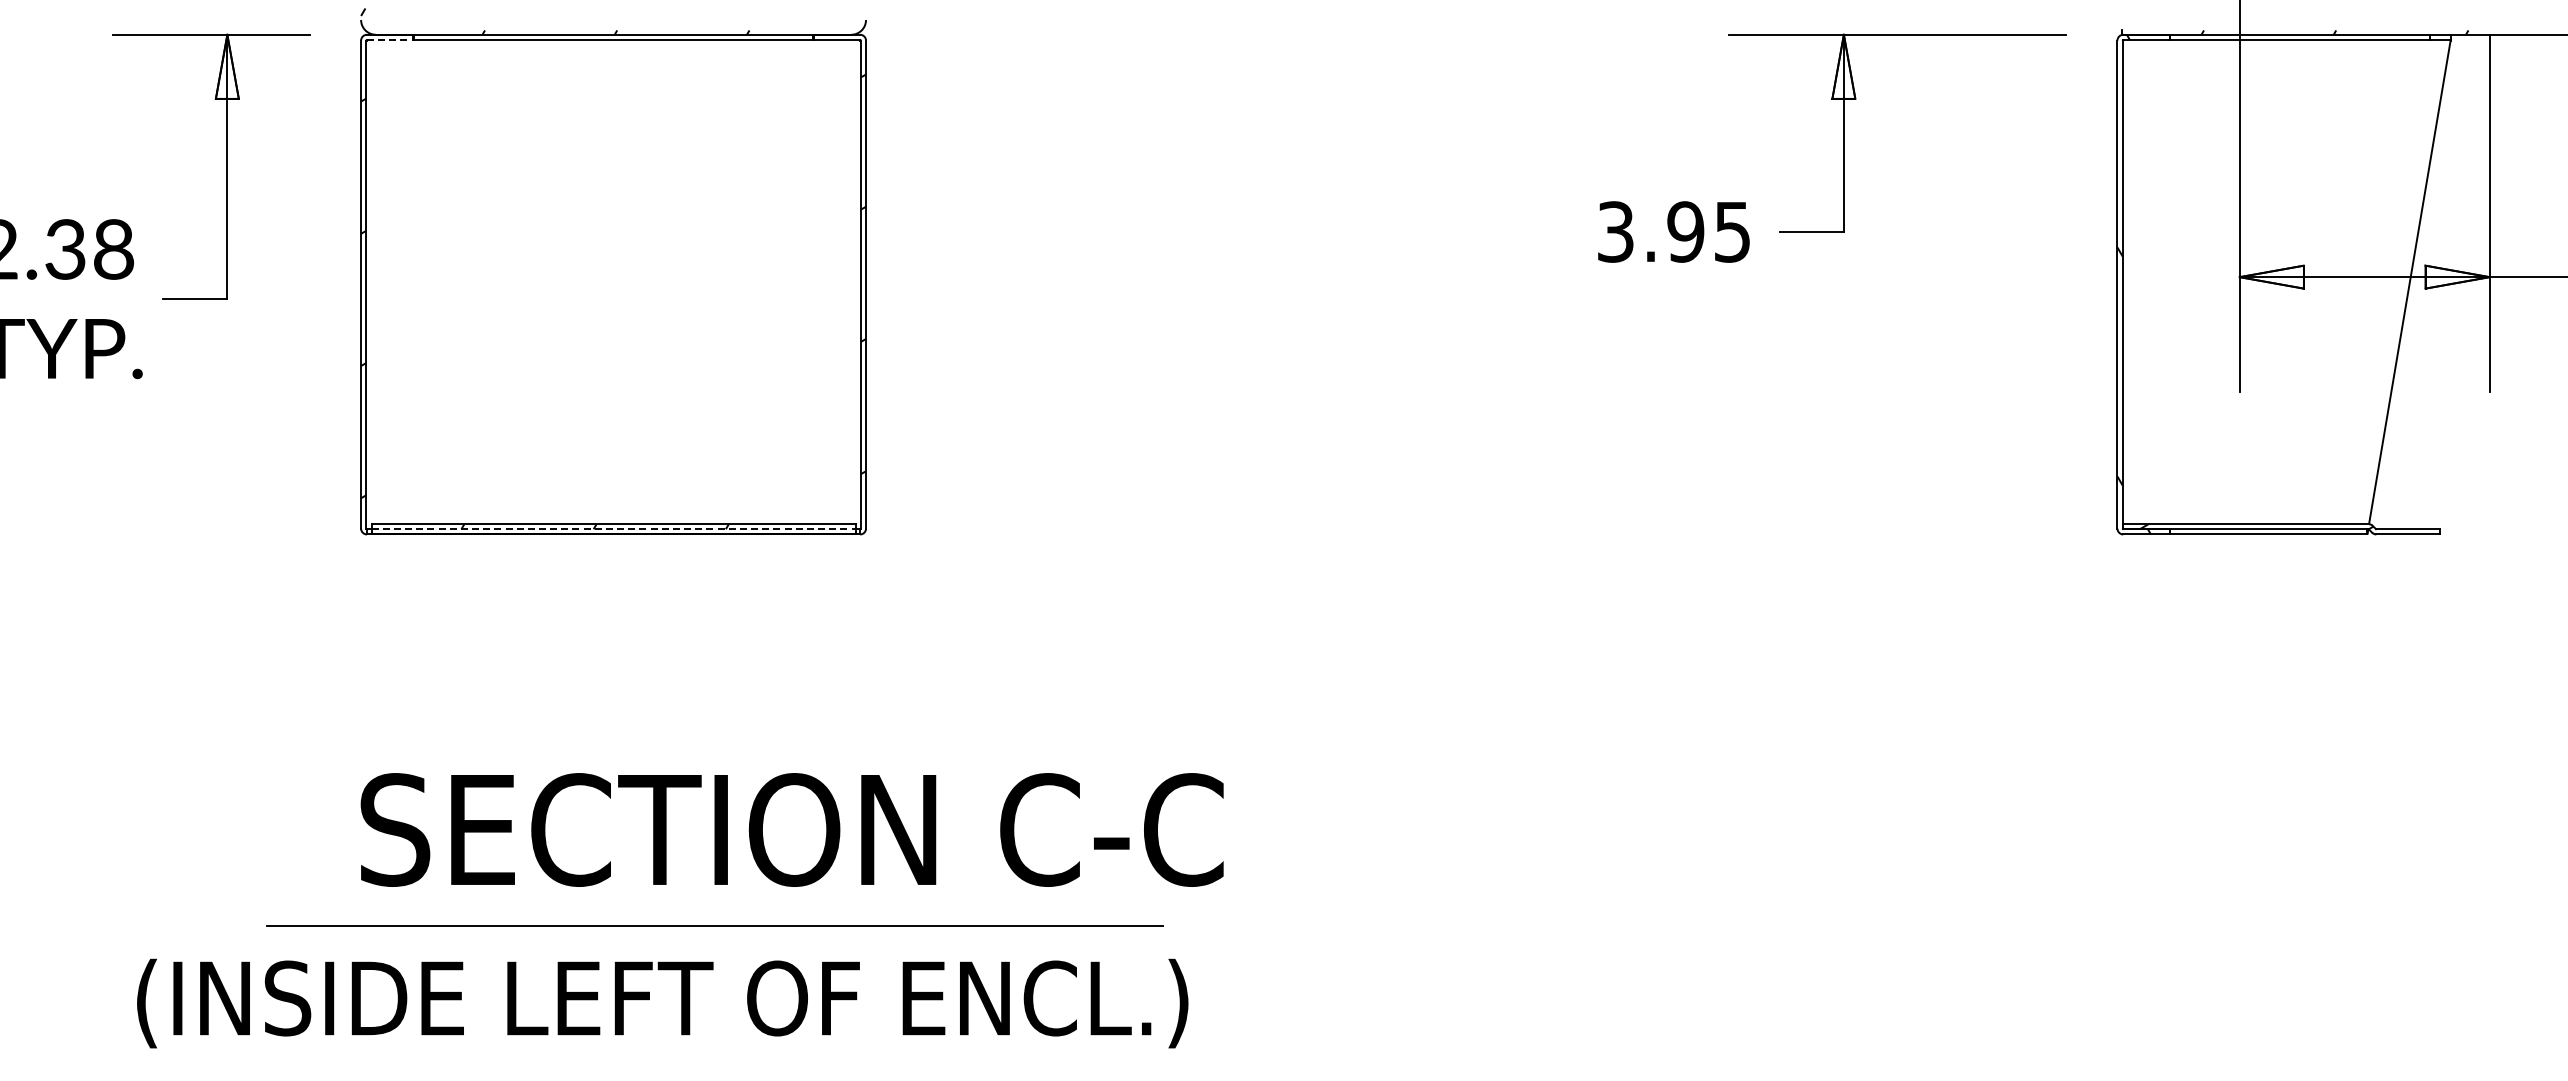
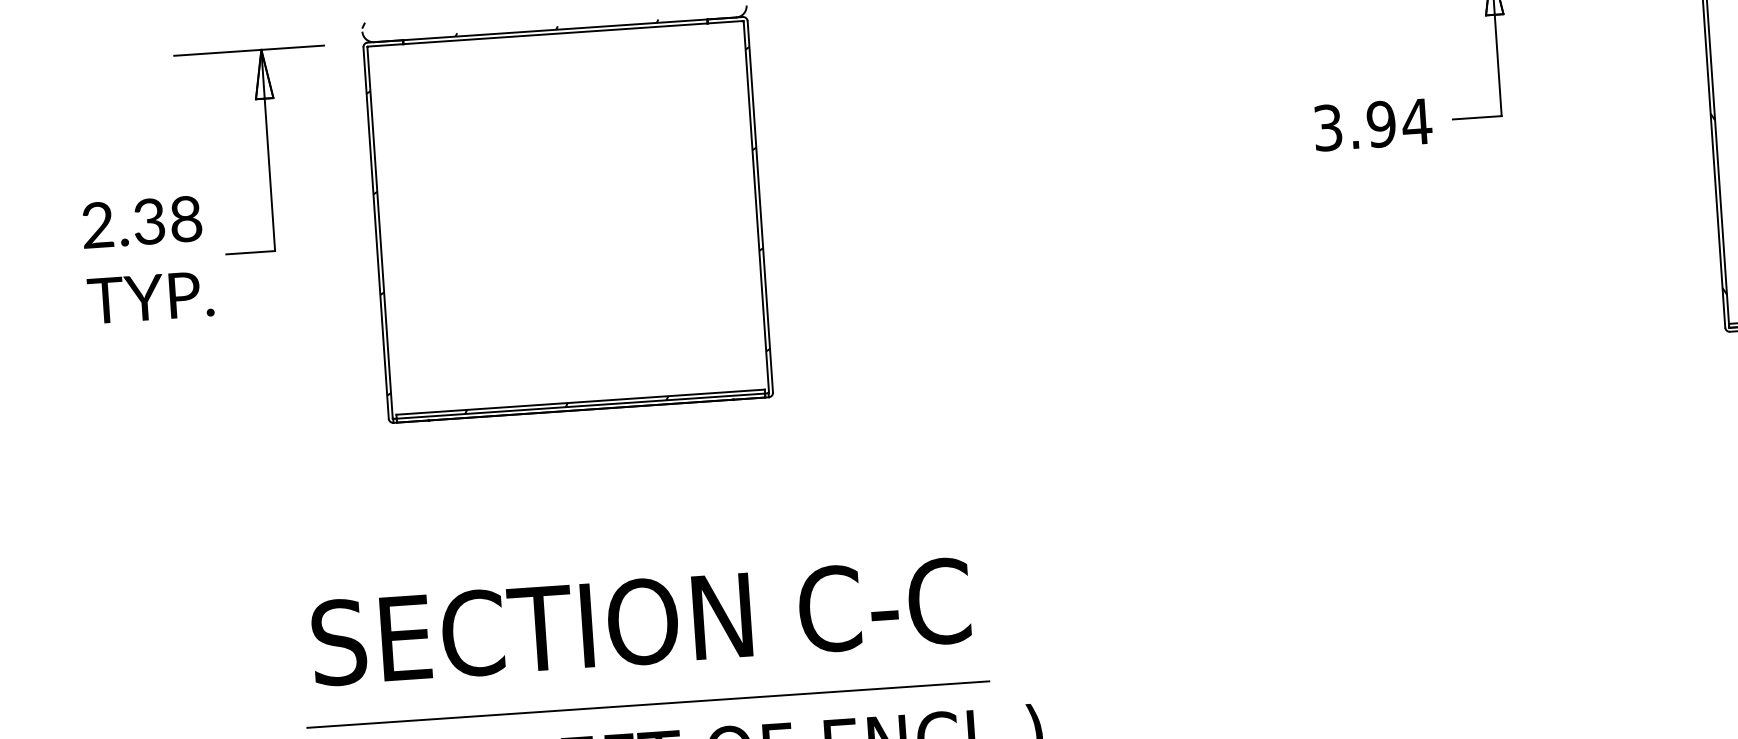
line: (390, 39) -> (385, 45), dashed -> solid
text: (1732, 232) -> (1416, 122), 3.95 -> 3.94
line: (614, 529) -> (581, 406), dashed -> solid
text: (791, 829) -> (640, 621), moved
line: (714, 925) -> (647, 704), moved

